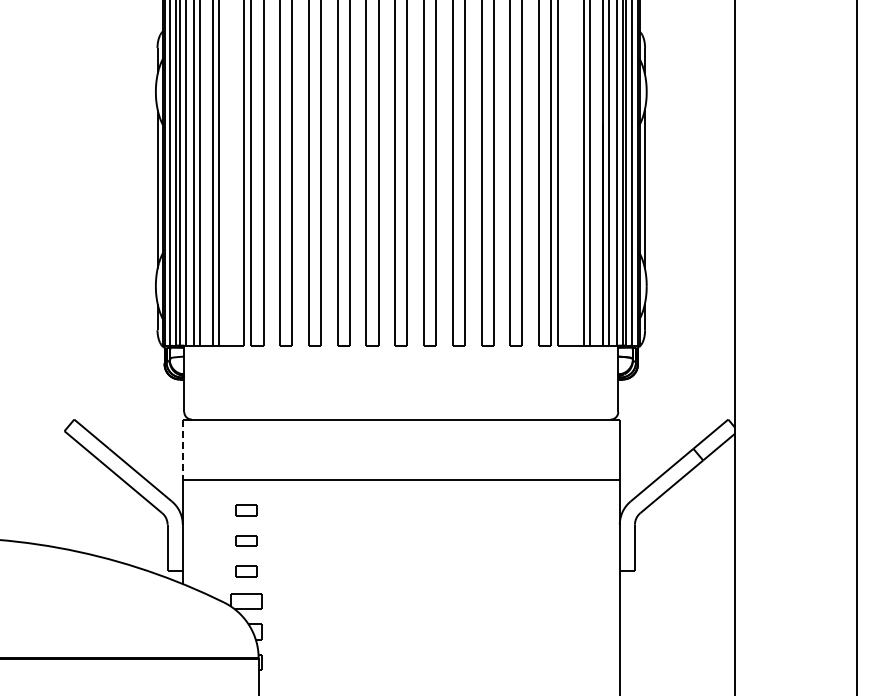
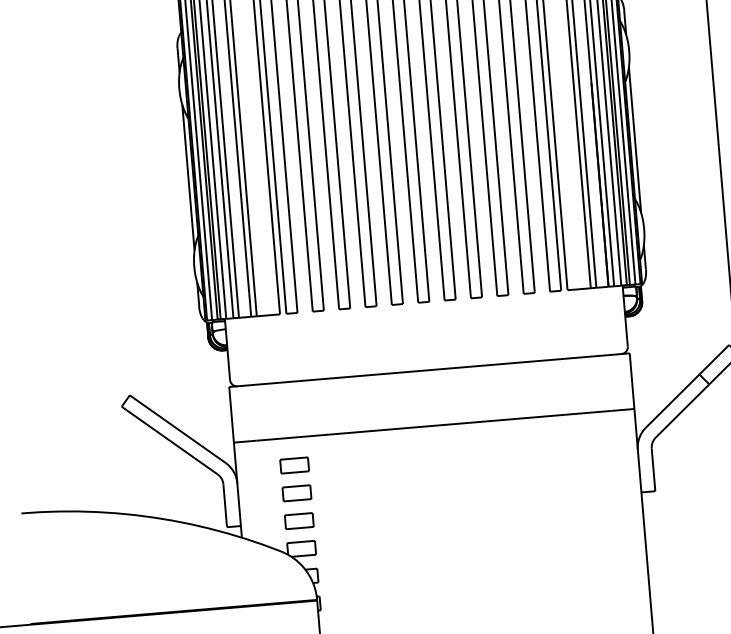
line: (182, 450) -> (231, 415), dashed -> solid
part: (246, 510) -> (294, 465), size x1.43
part: (246, 540) -> (296, 492), size x1.43
part: (246, 571) -> (299, 521), size x1.43

